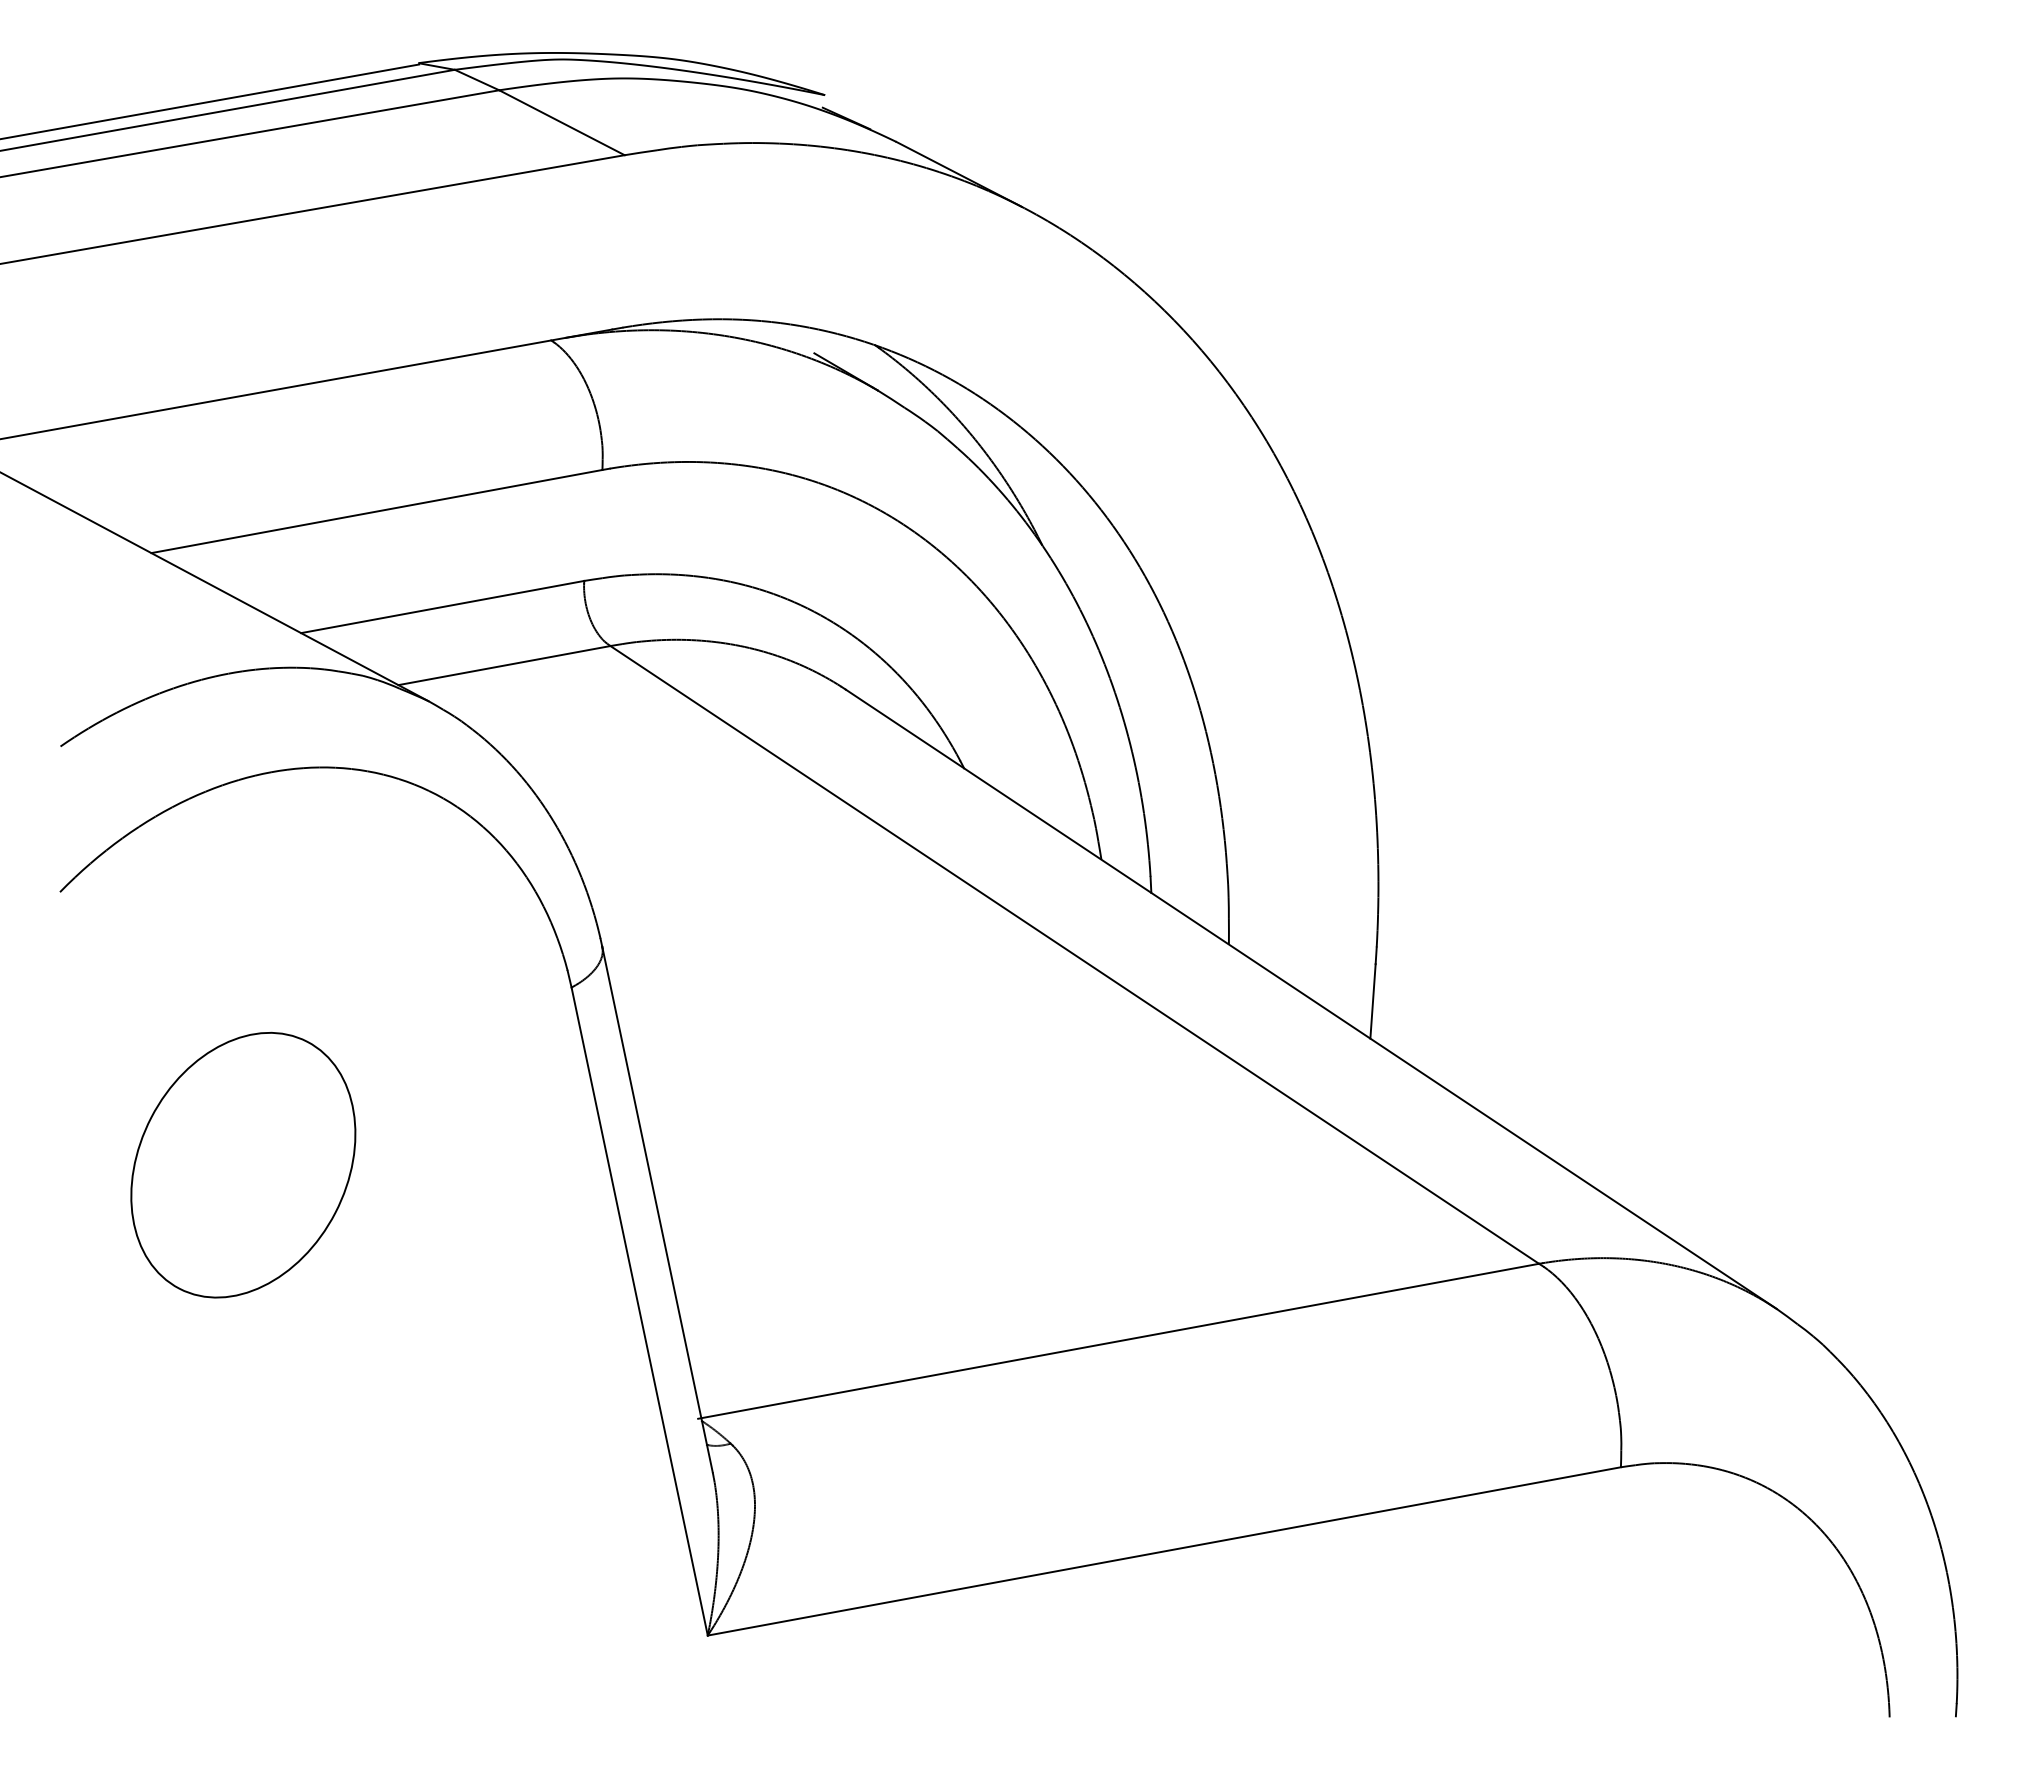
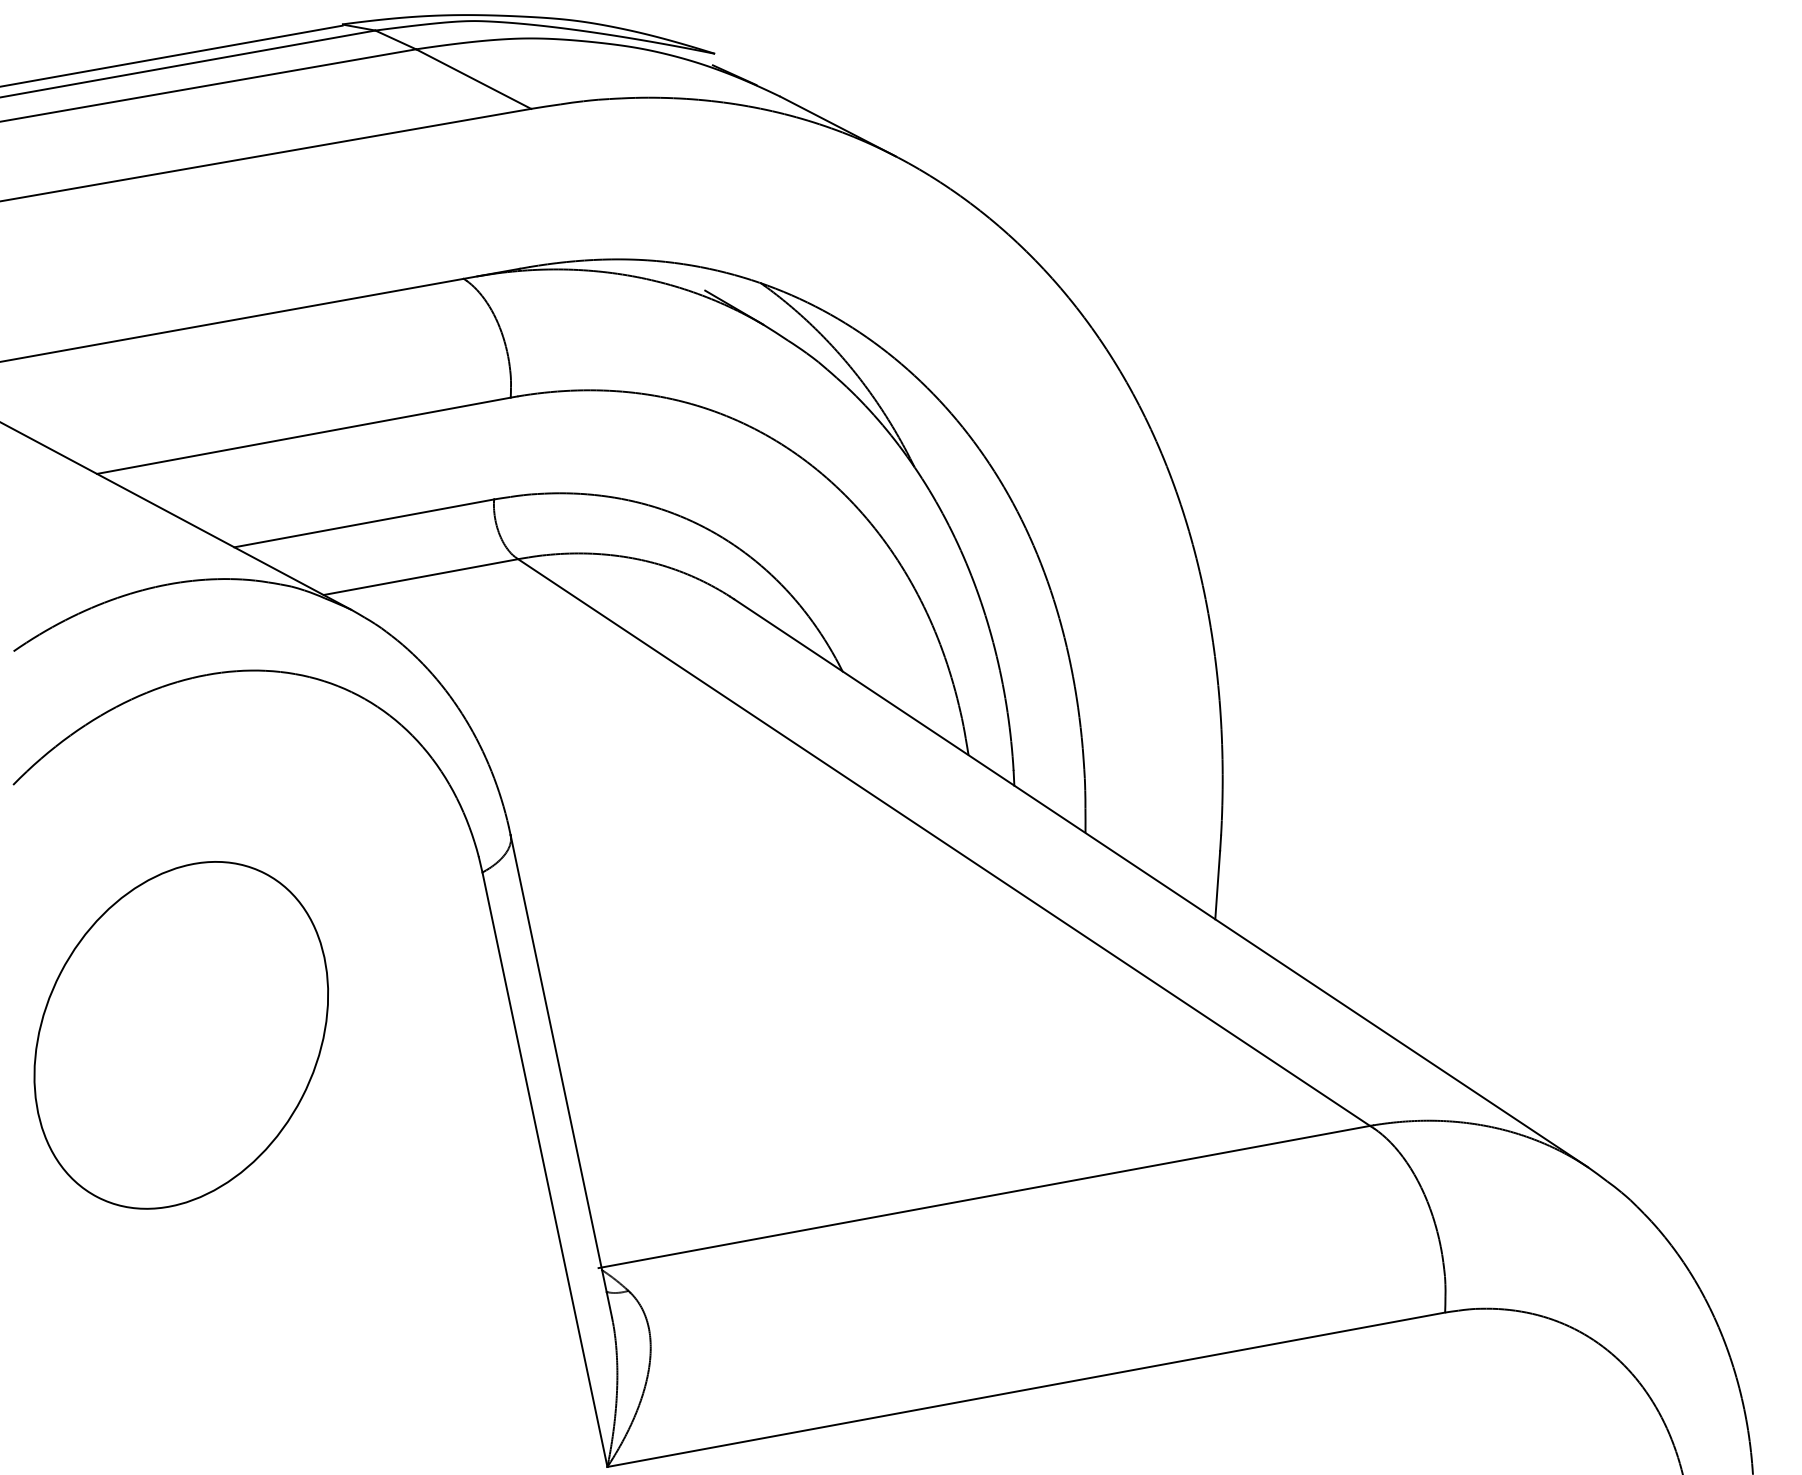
part: (243, 1165) -> (181, 1035), size x1.43

